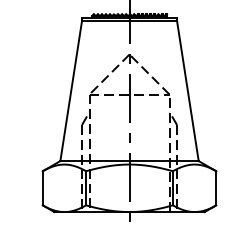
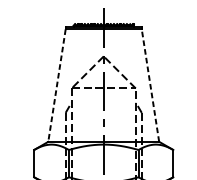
line: (71, 90) -> (57, 85), solid -> dashed
line: (187, 90) -> (150, 85), solid -> dashed

